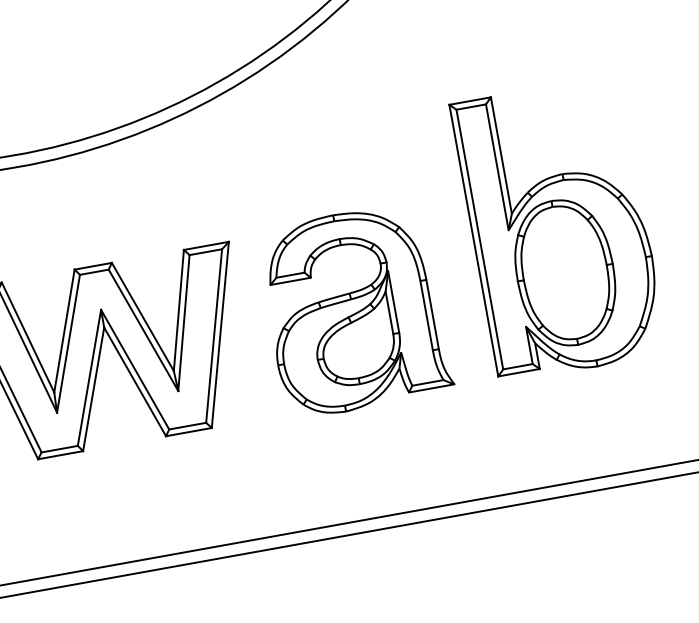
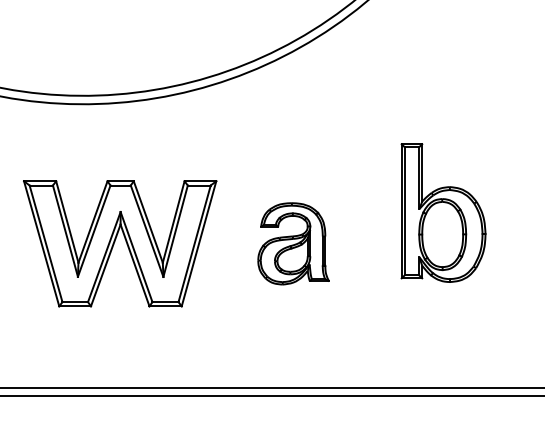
part: (558, 228) -> (443, 212), size x0.7
part: (354, 310) -> (293, 243), size x0.6

